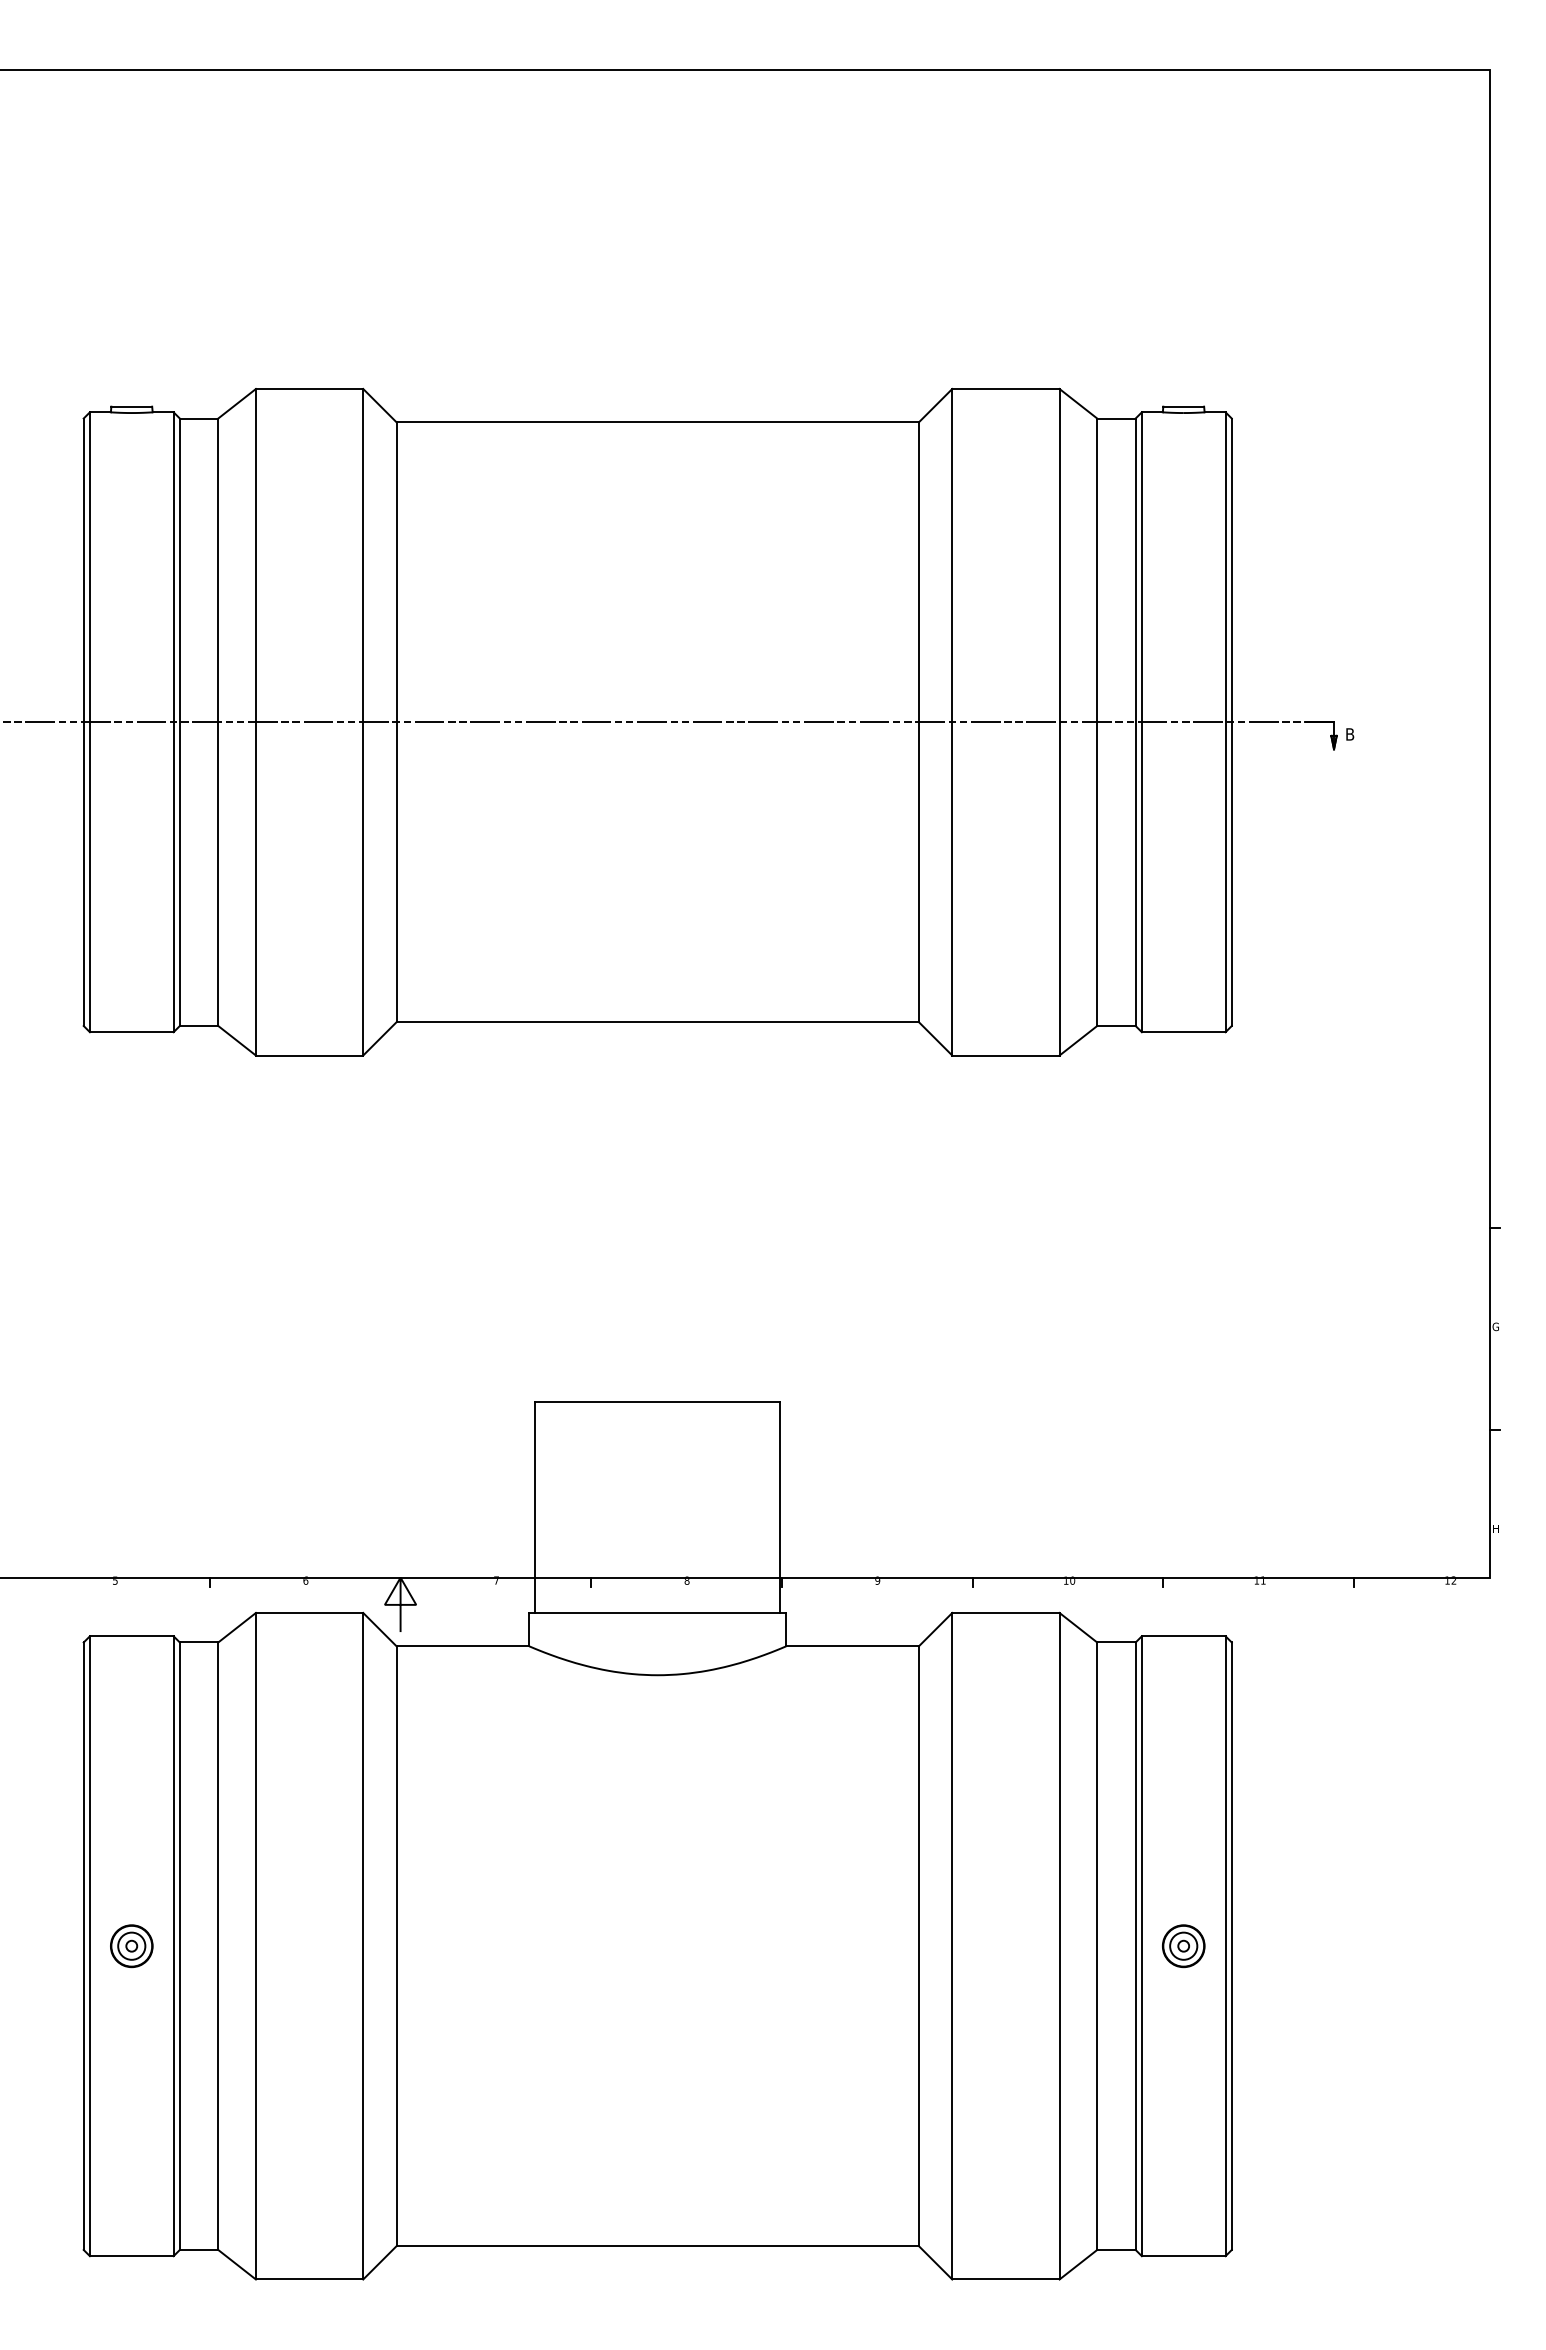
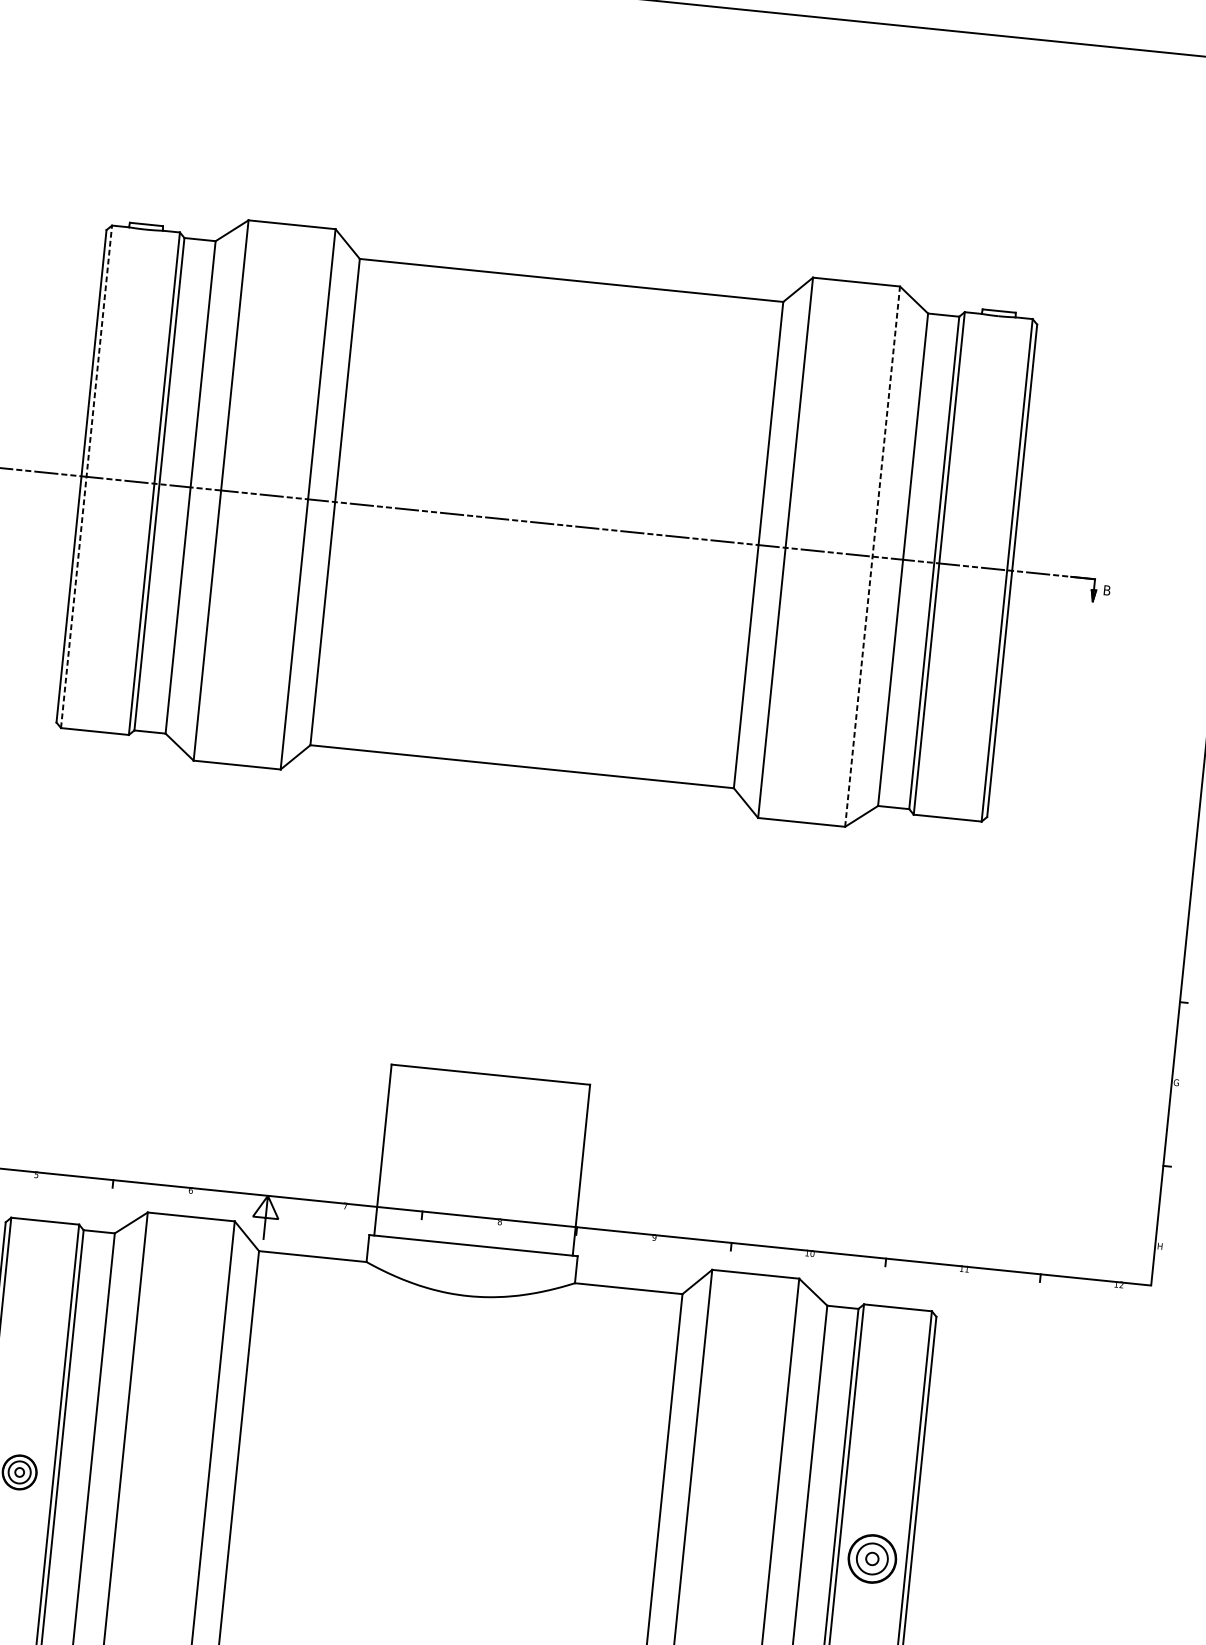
line: (1059, 721) -> (872, 556), solid -> dashed
line: (89, 722) -> (86, 476), solid -> dashed
part: (1183, 1946) -> (872, 1559), size x1.4

